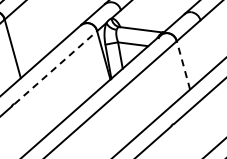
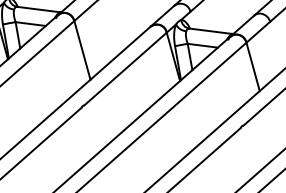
line: (182, 65) -> (252, 66), dashed -> solid
line: (55, 67) -> (125, 68), dashed -> solid

